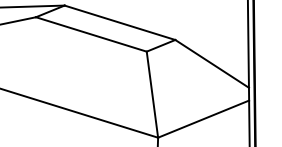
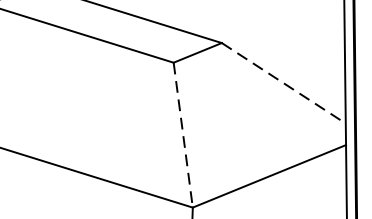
line: (212, 63) -> (284, 82), solid -> dashed
line: (152, 95) -> (183, 136), solid -> dashed

